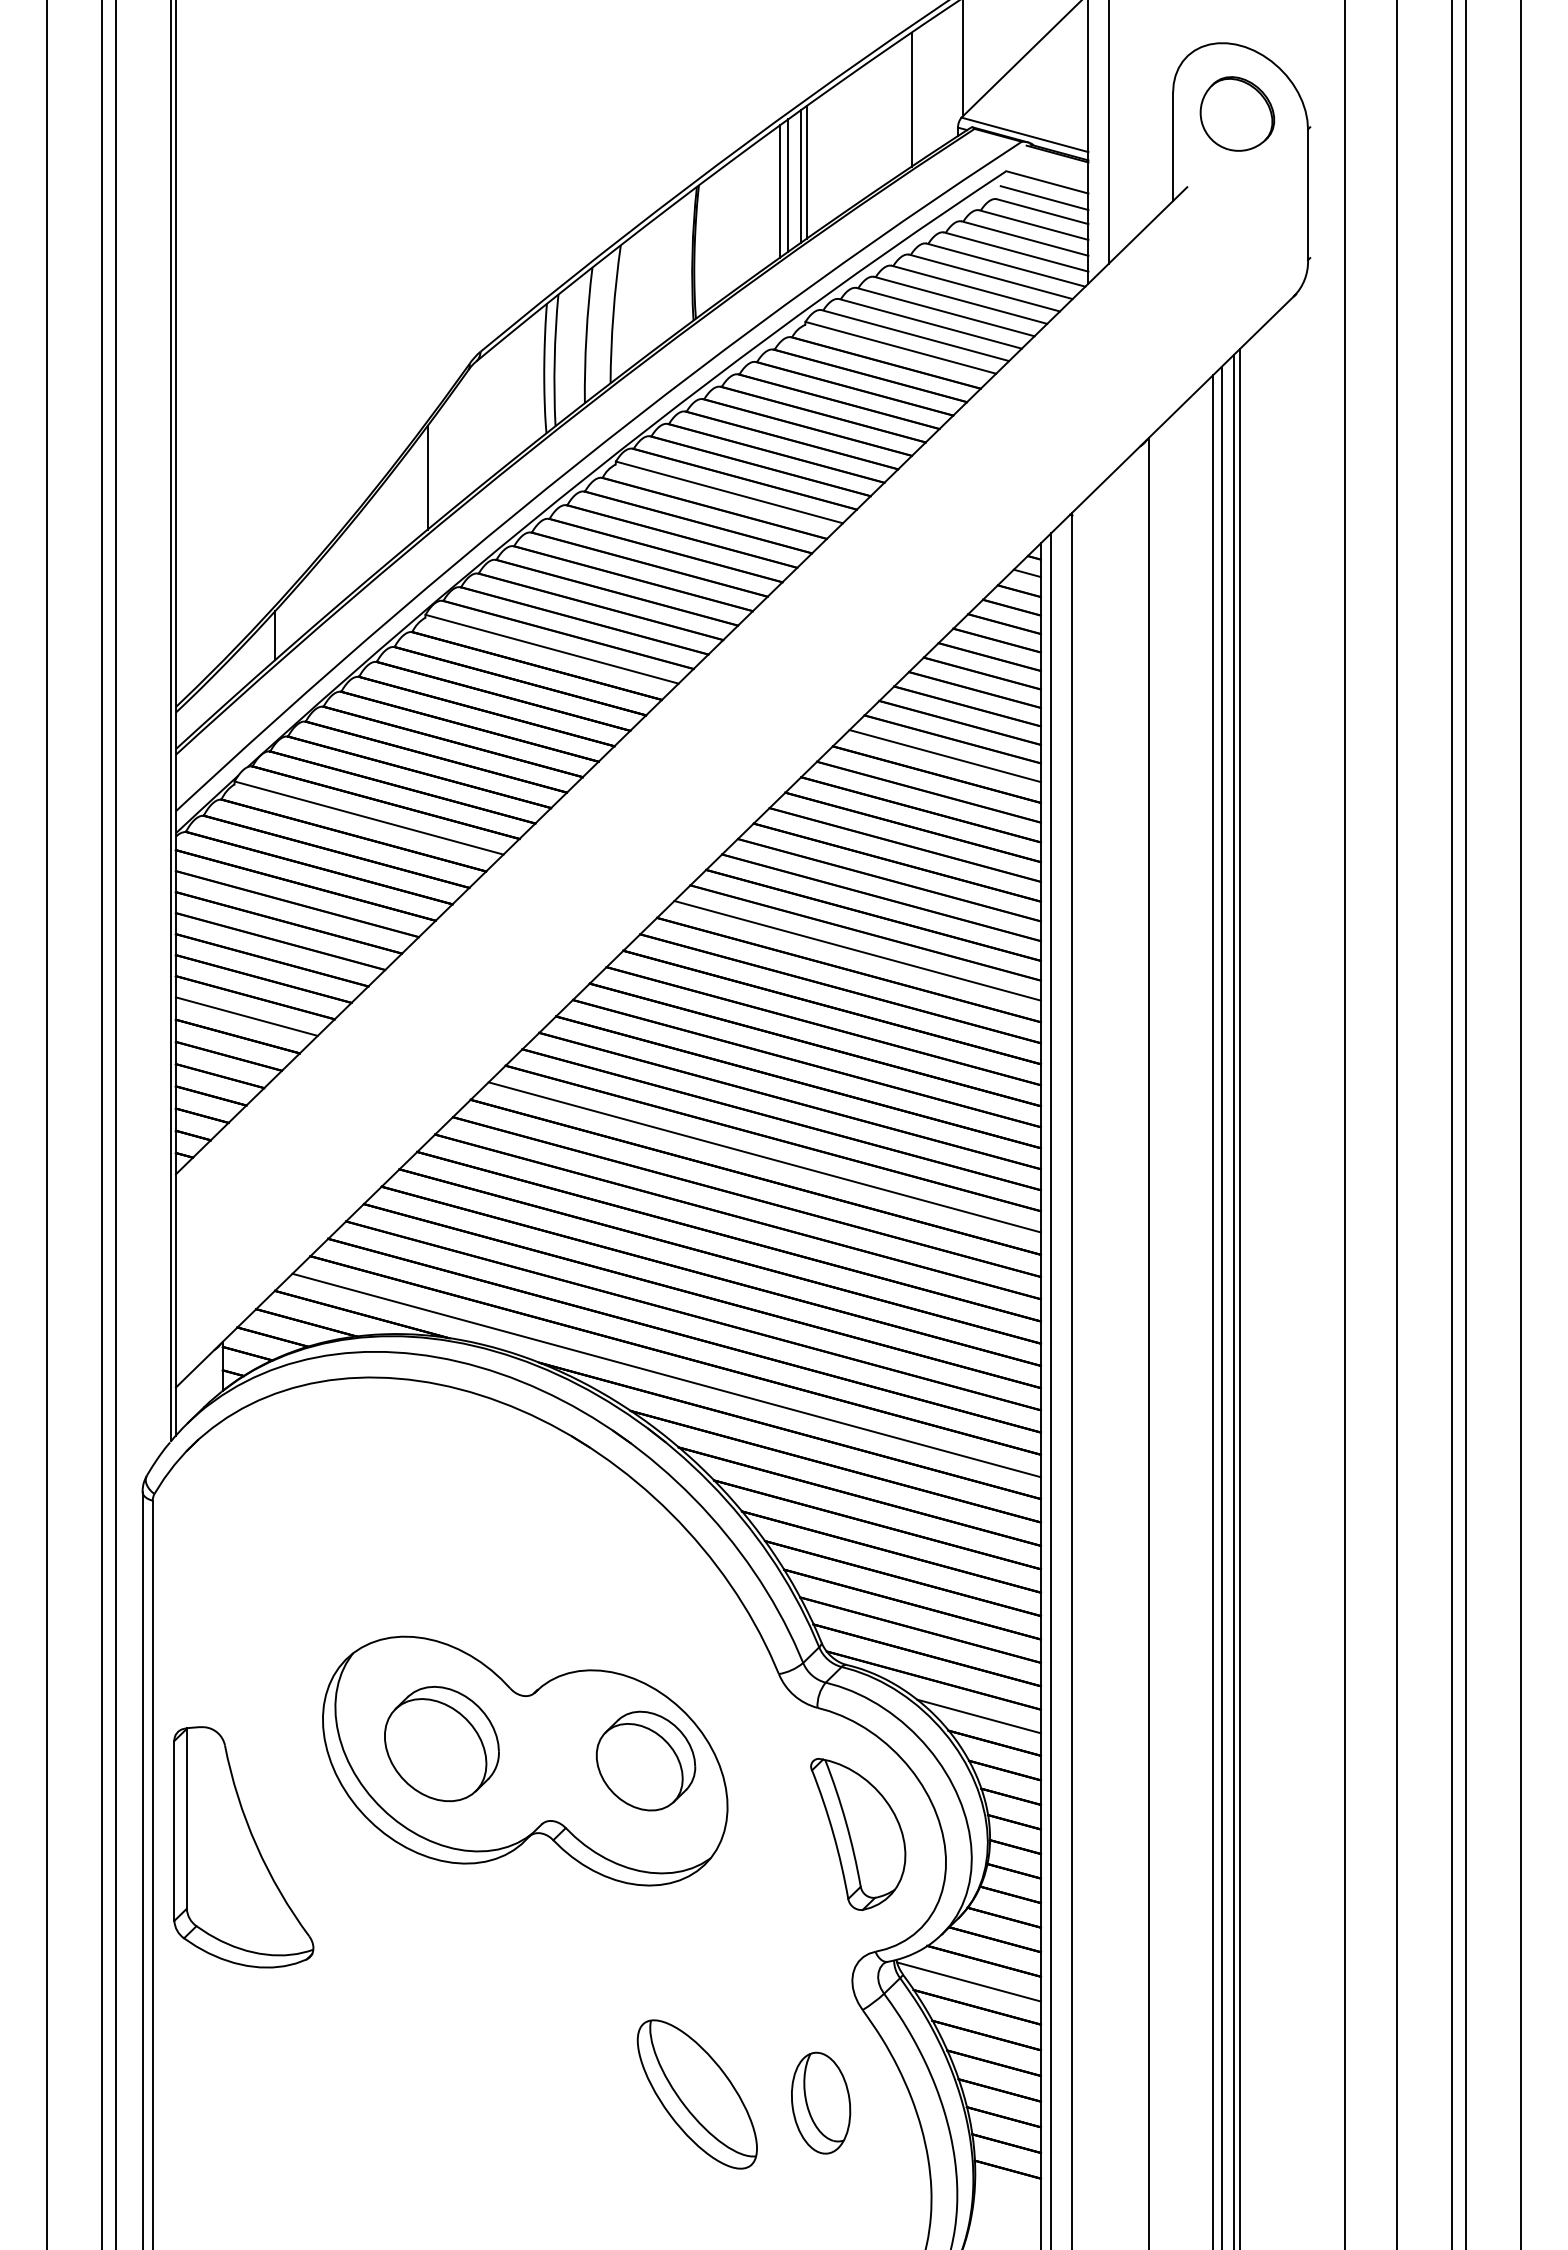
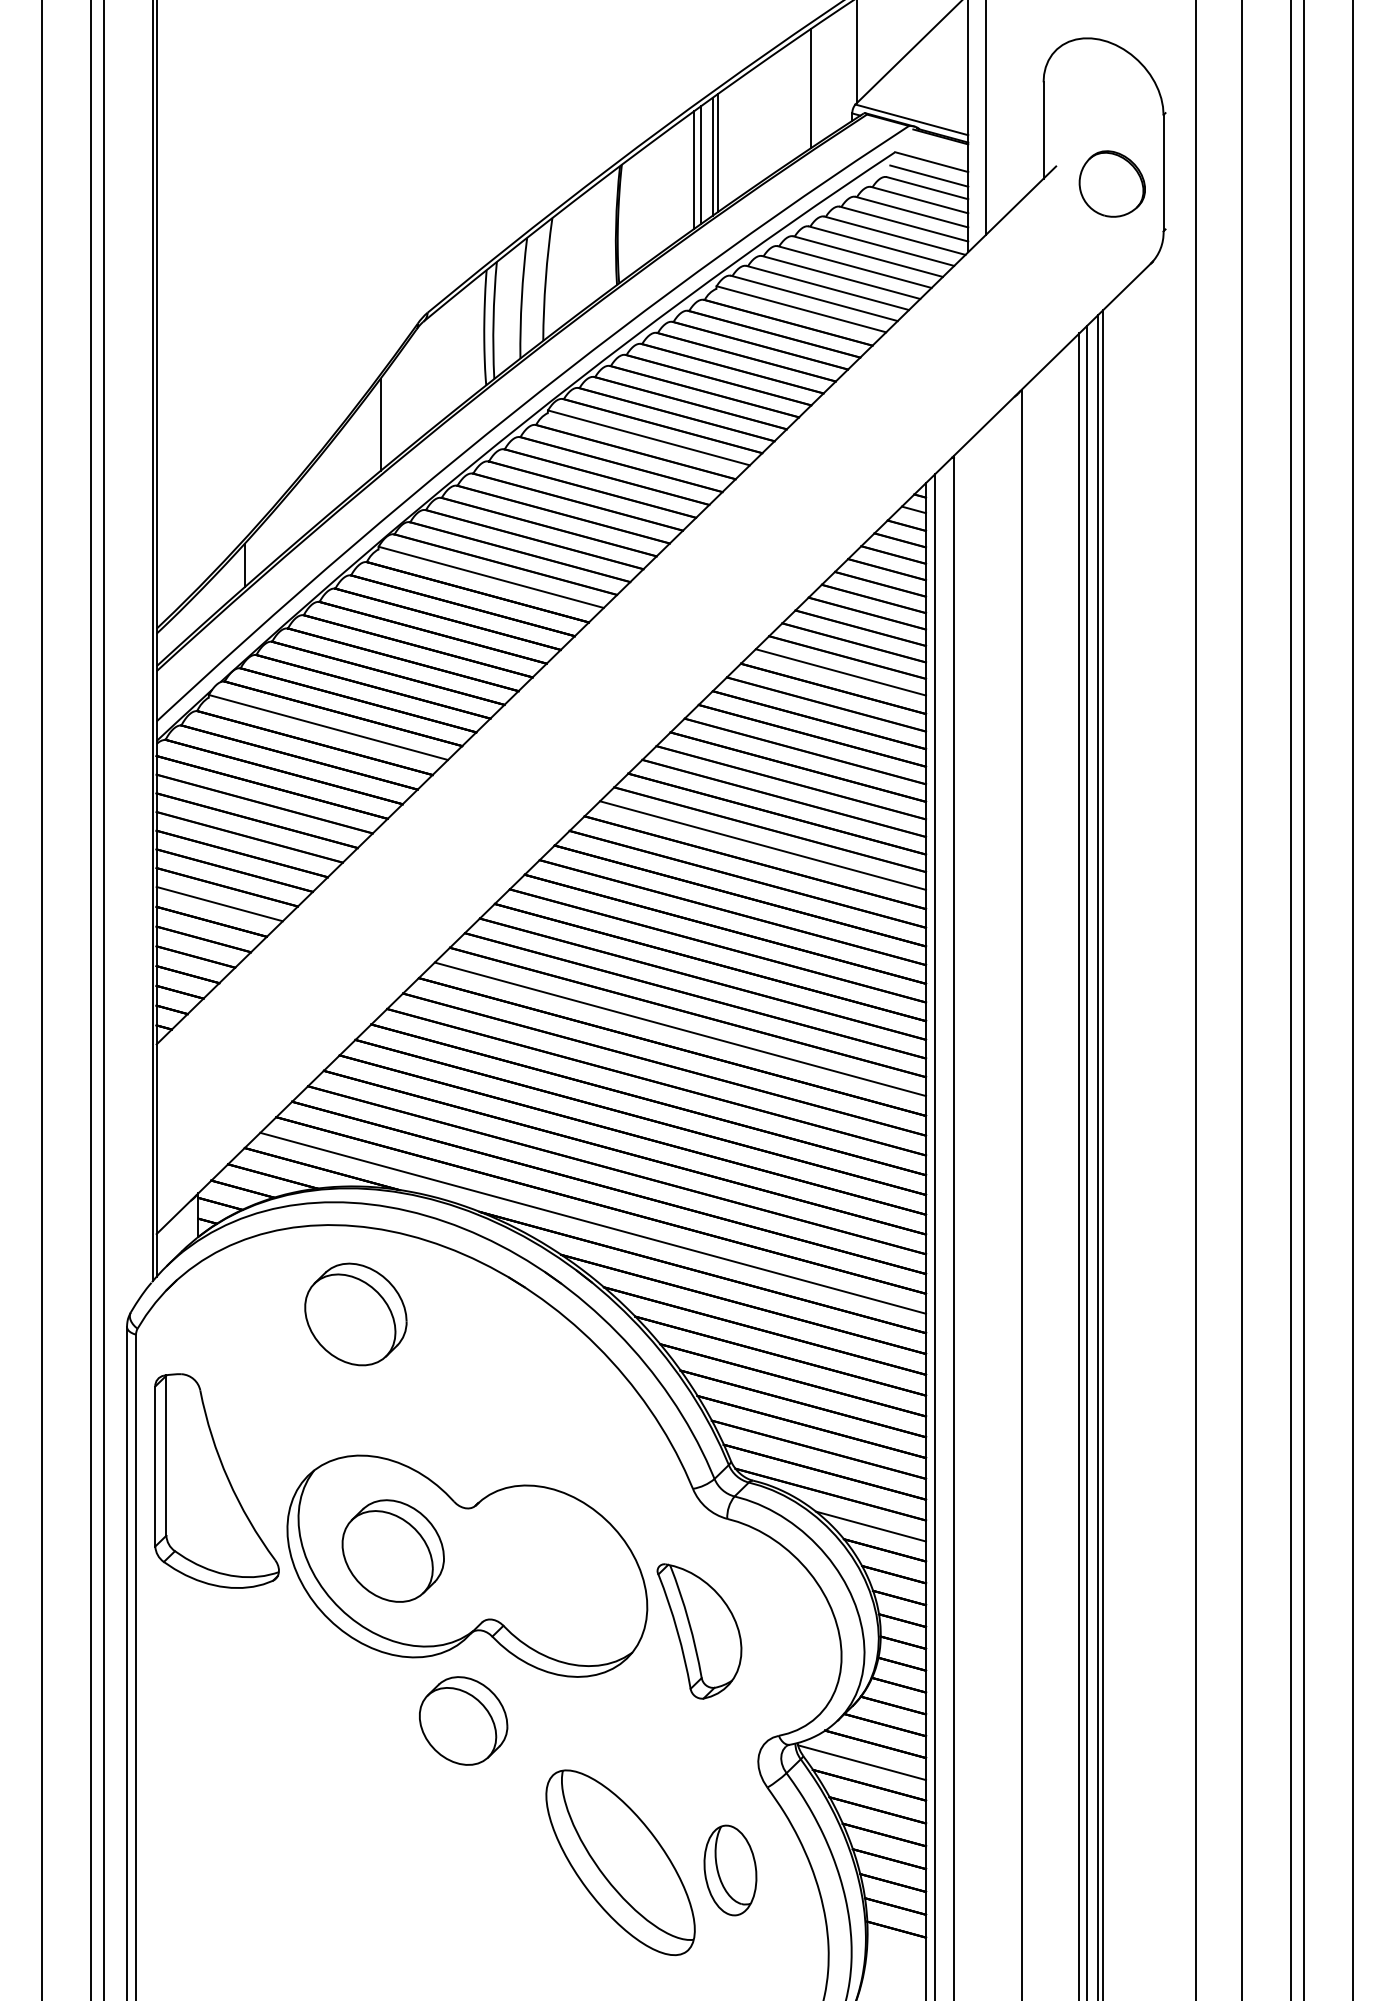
part: (1237, 113) -> (1112, 183), moved
part: (399, 1478) -> (355, 1314), added
part: (645, 1760) -> (463, 1720), moved
part: (858, 1834) -> (699, 1631), moved
part: (243, 1847) -> (216, 1481), moved
part: (696, 2094) -> (619, 1862), size x1.4

